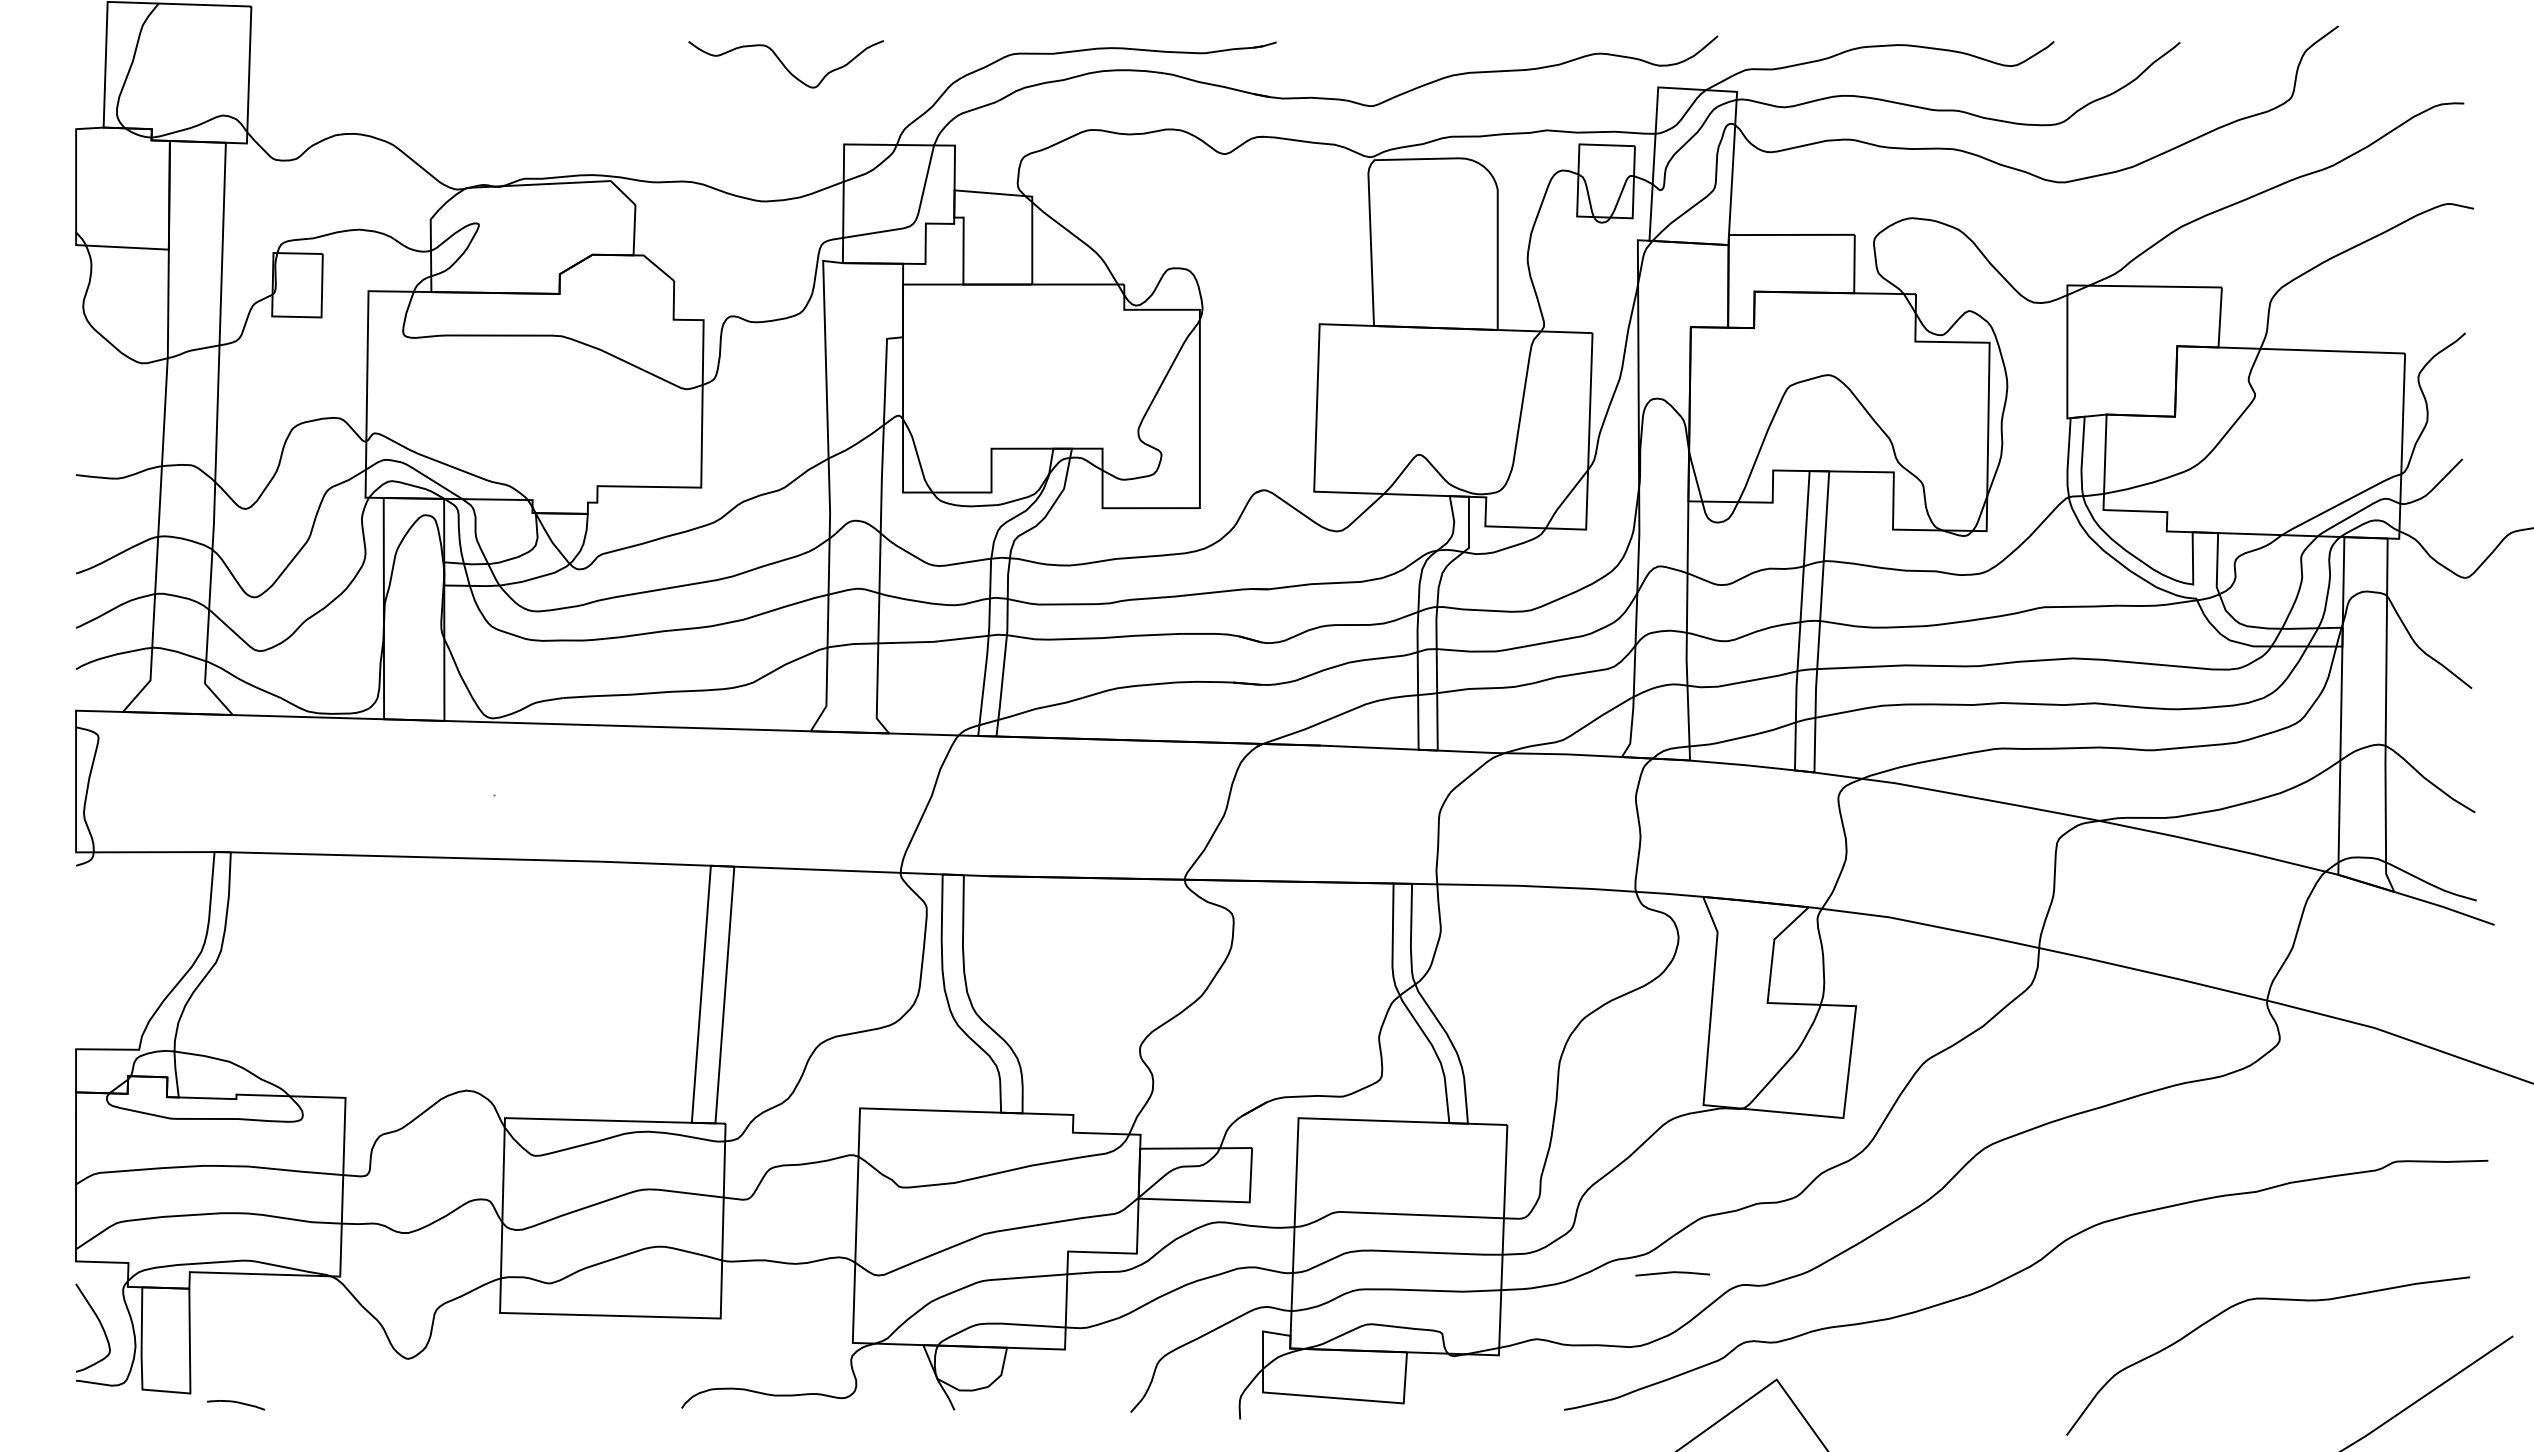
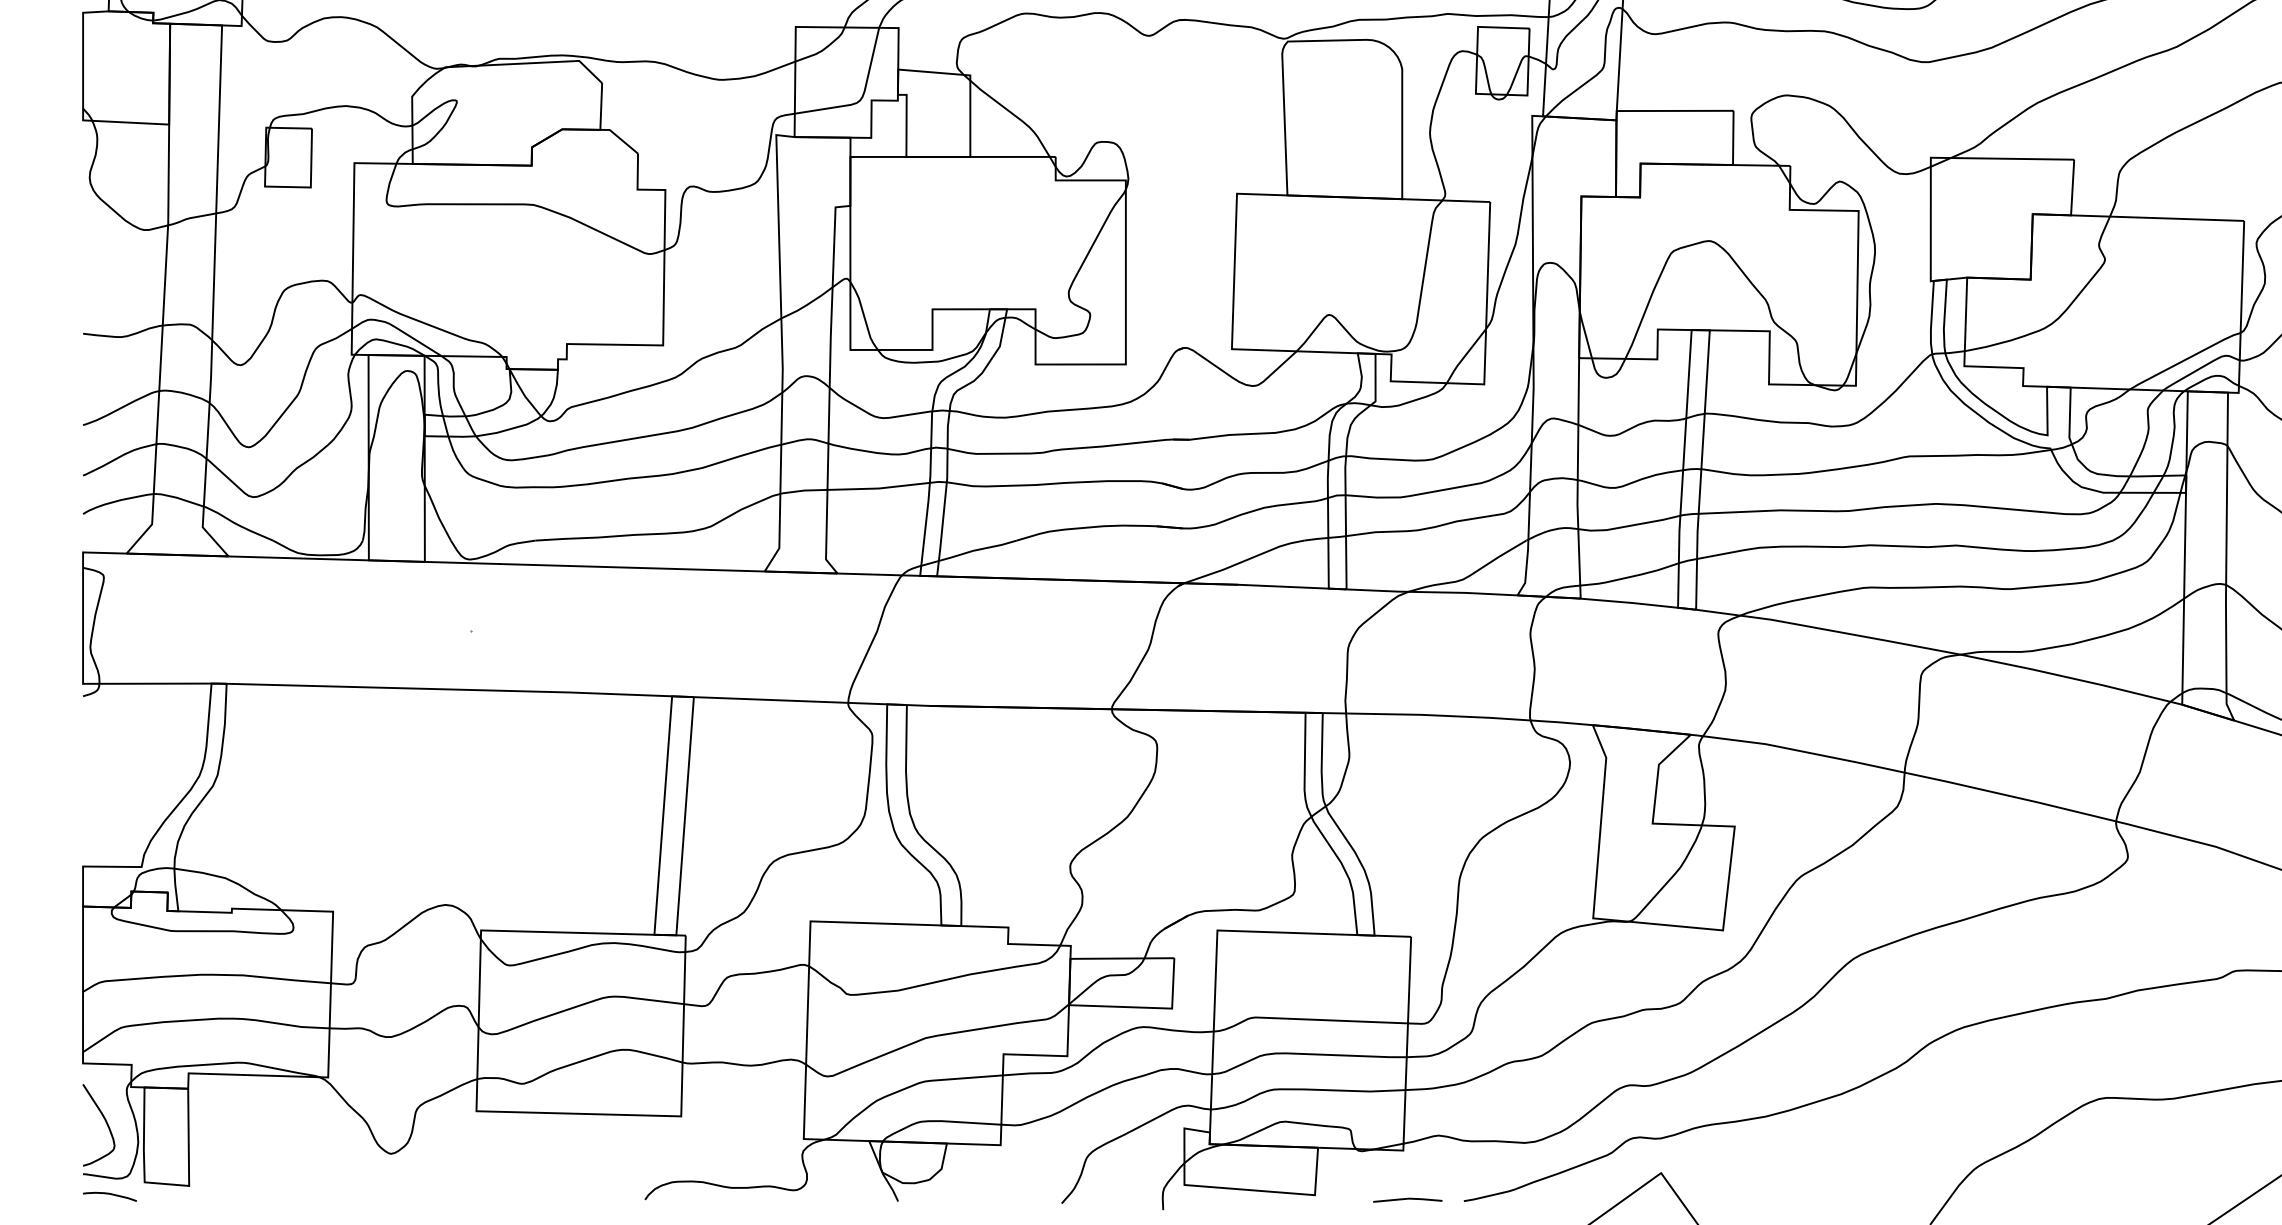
line: (1672, 1273) -> (1407, 1199), moved
curve: (237, 1403) -> (111, 1195), moved

